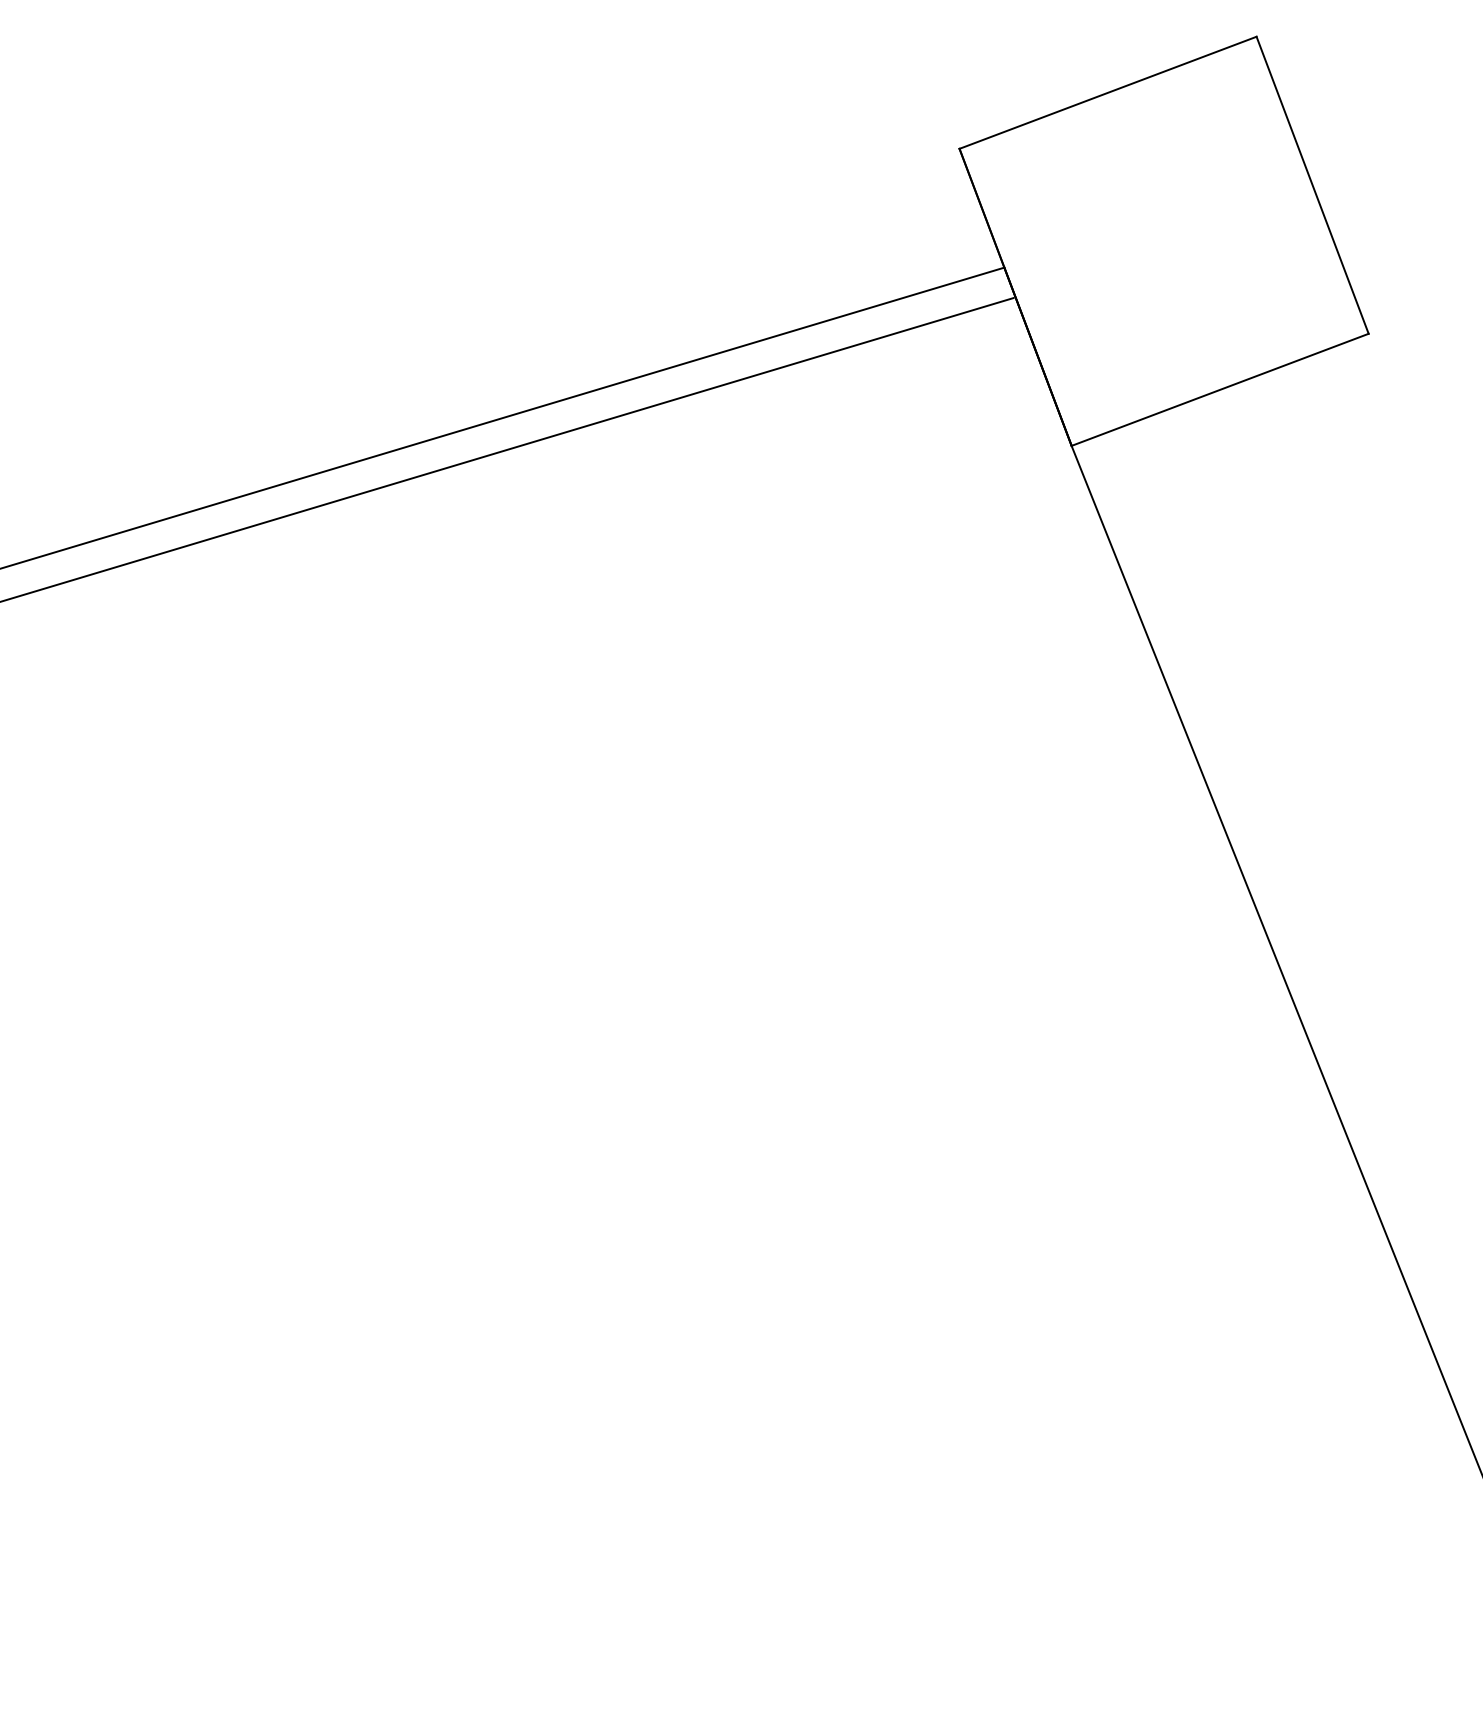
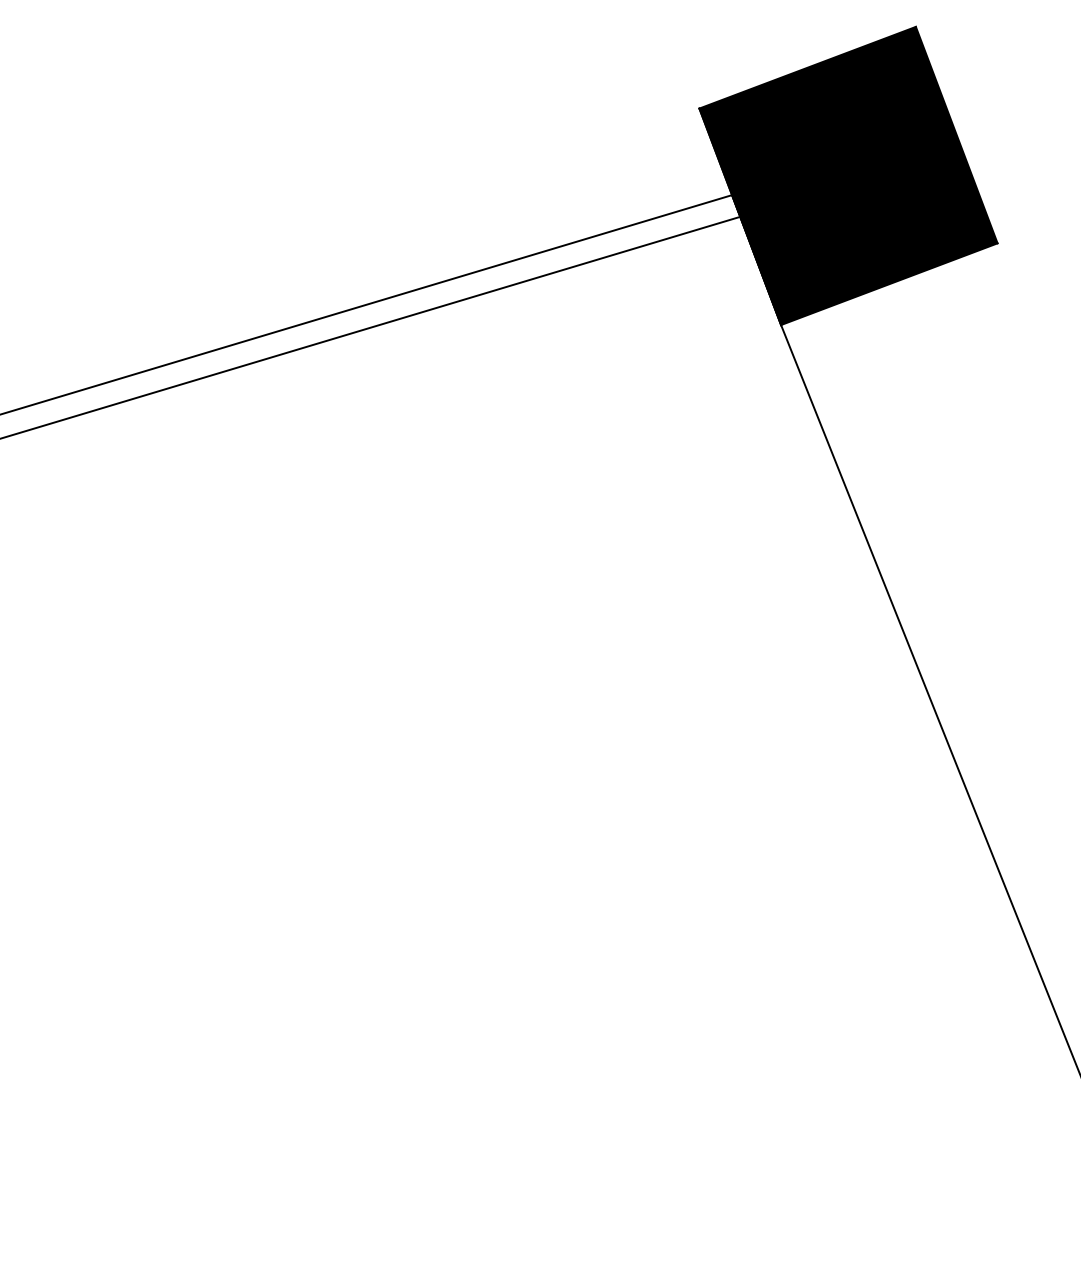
fill: (1163, 240) -> (848, 175), added

